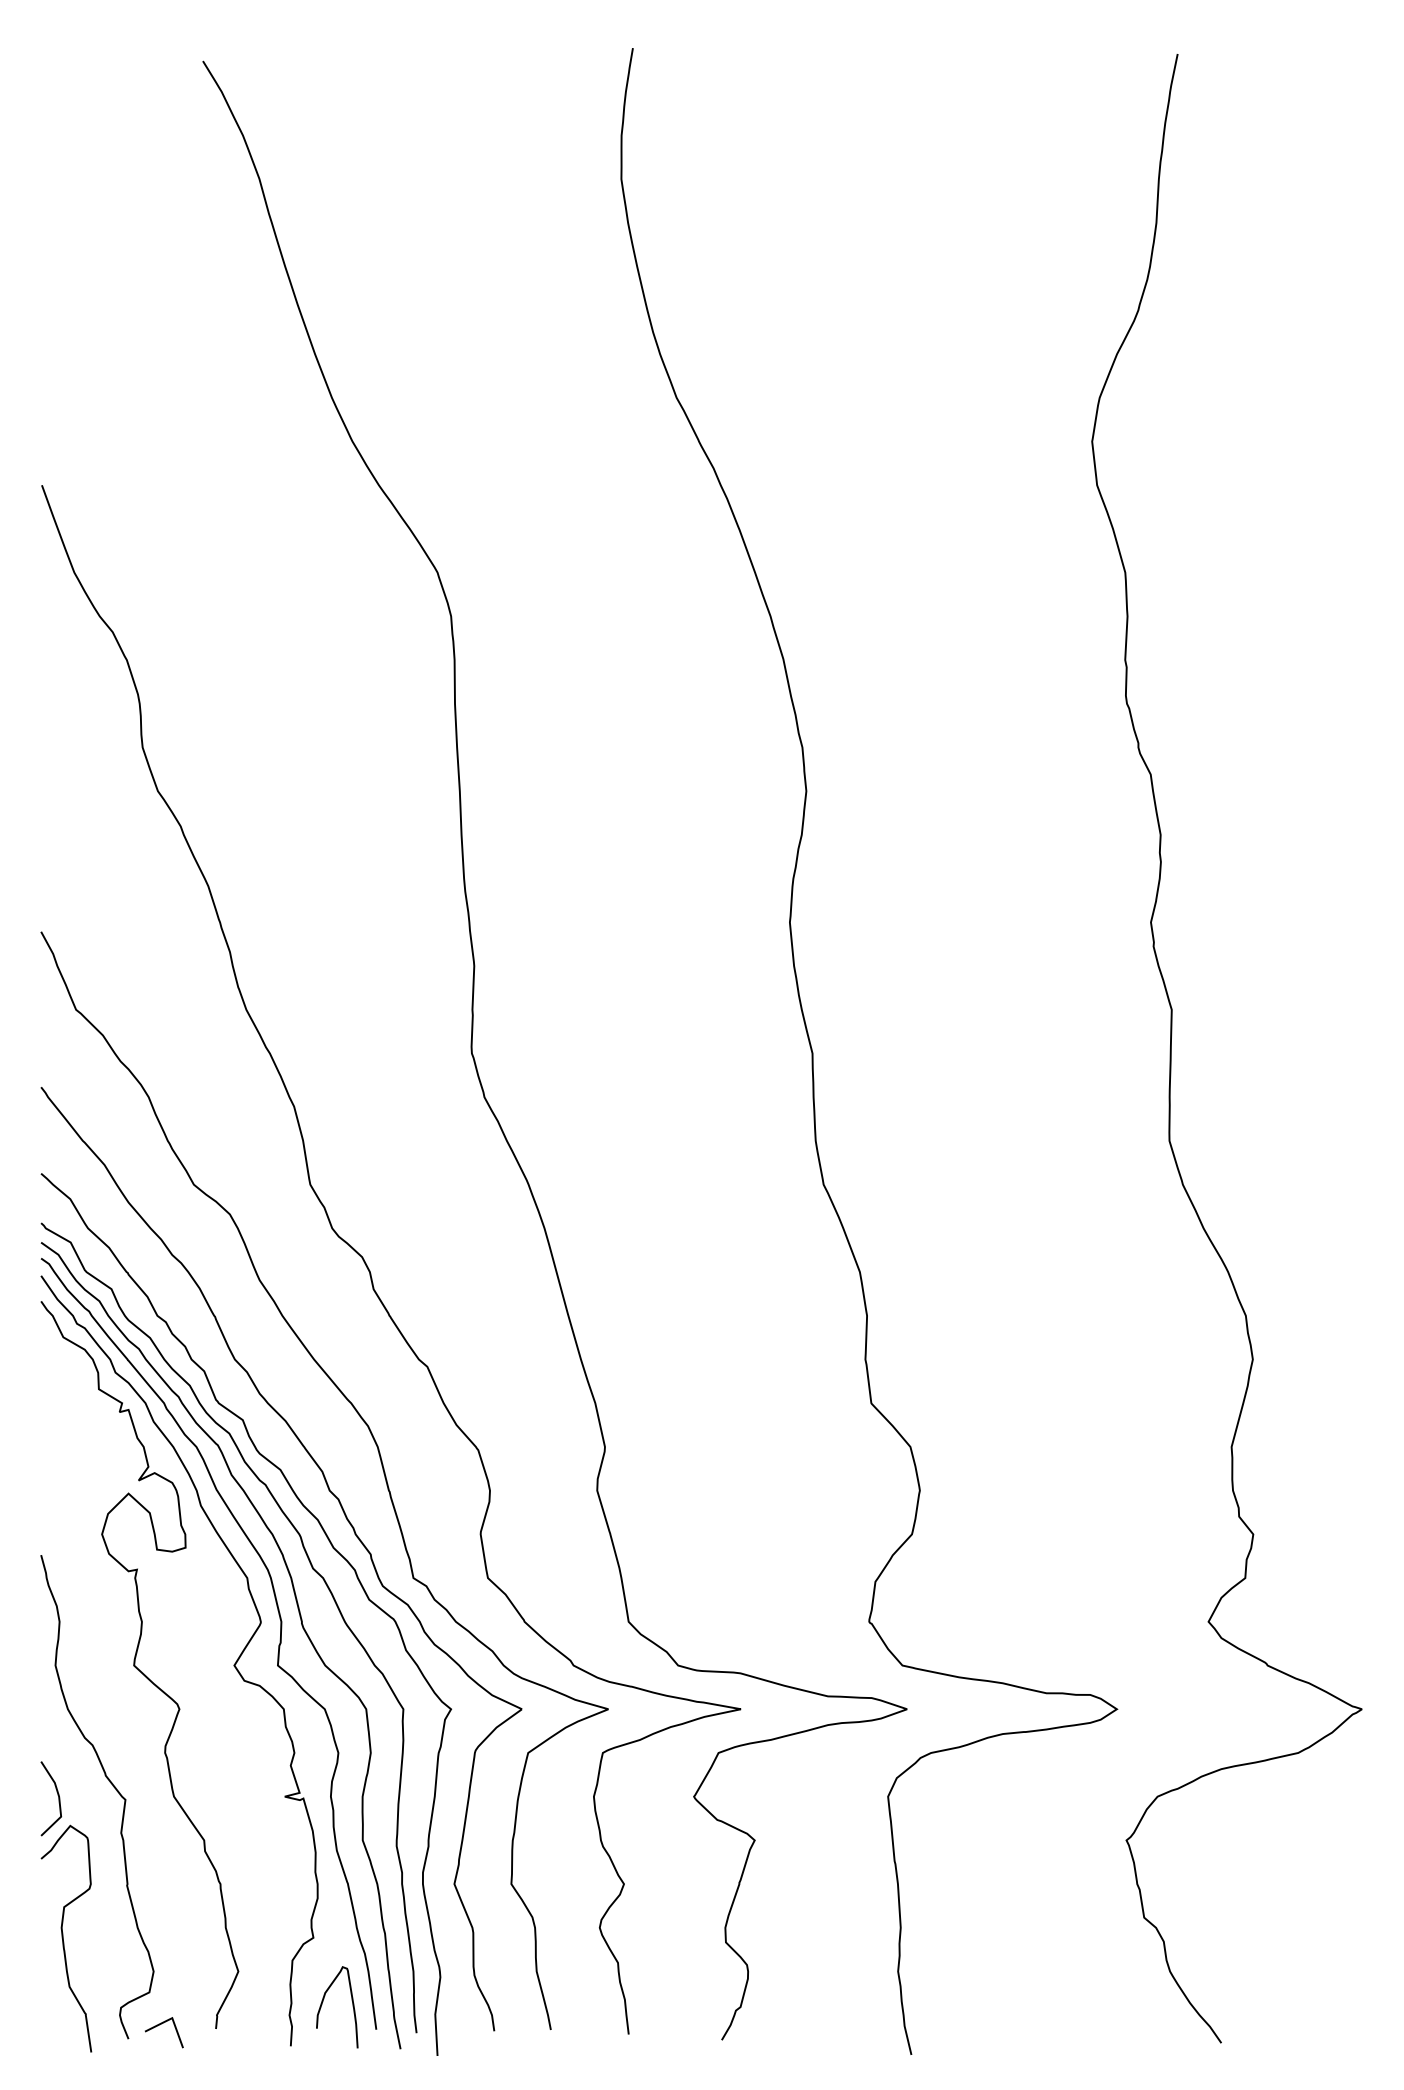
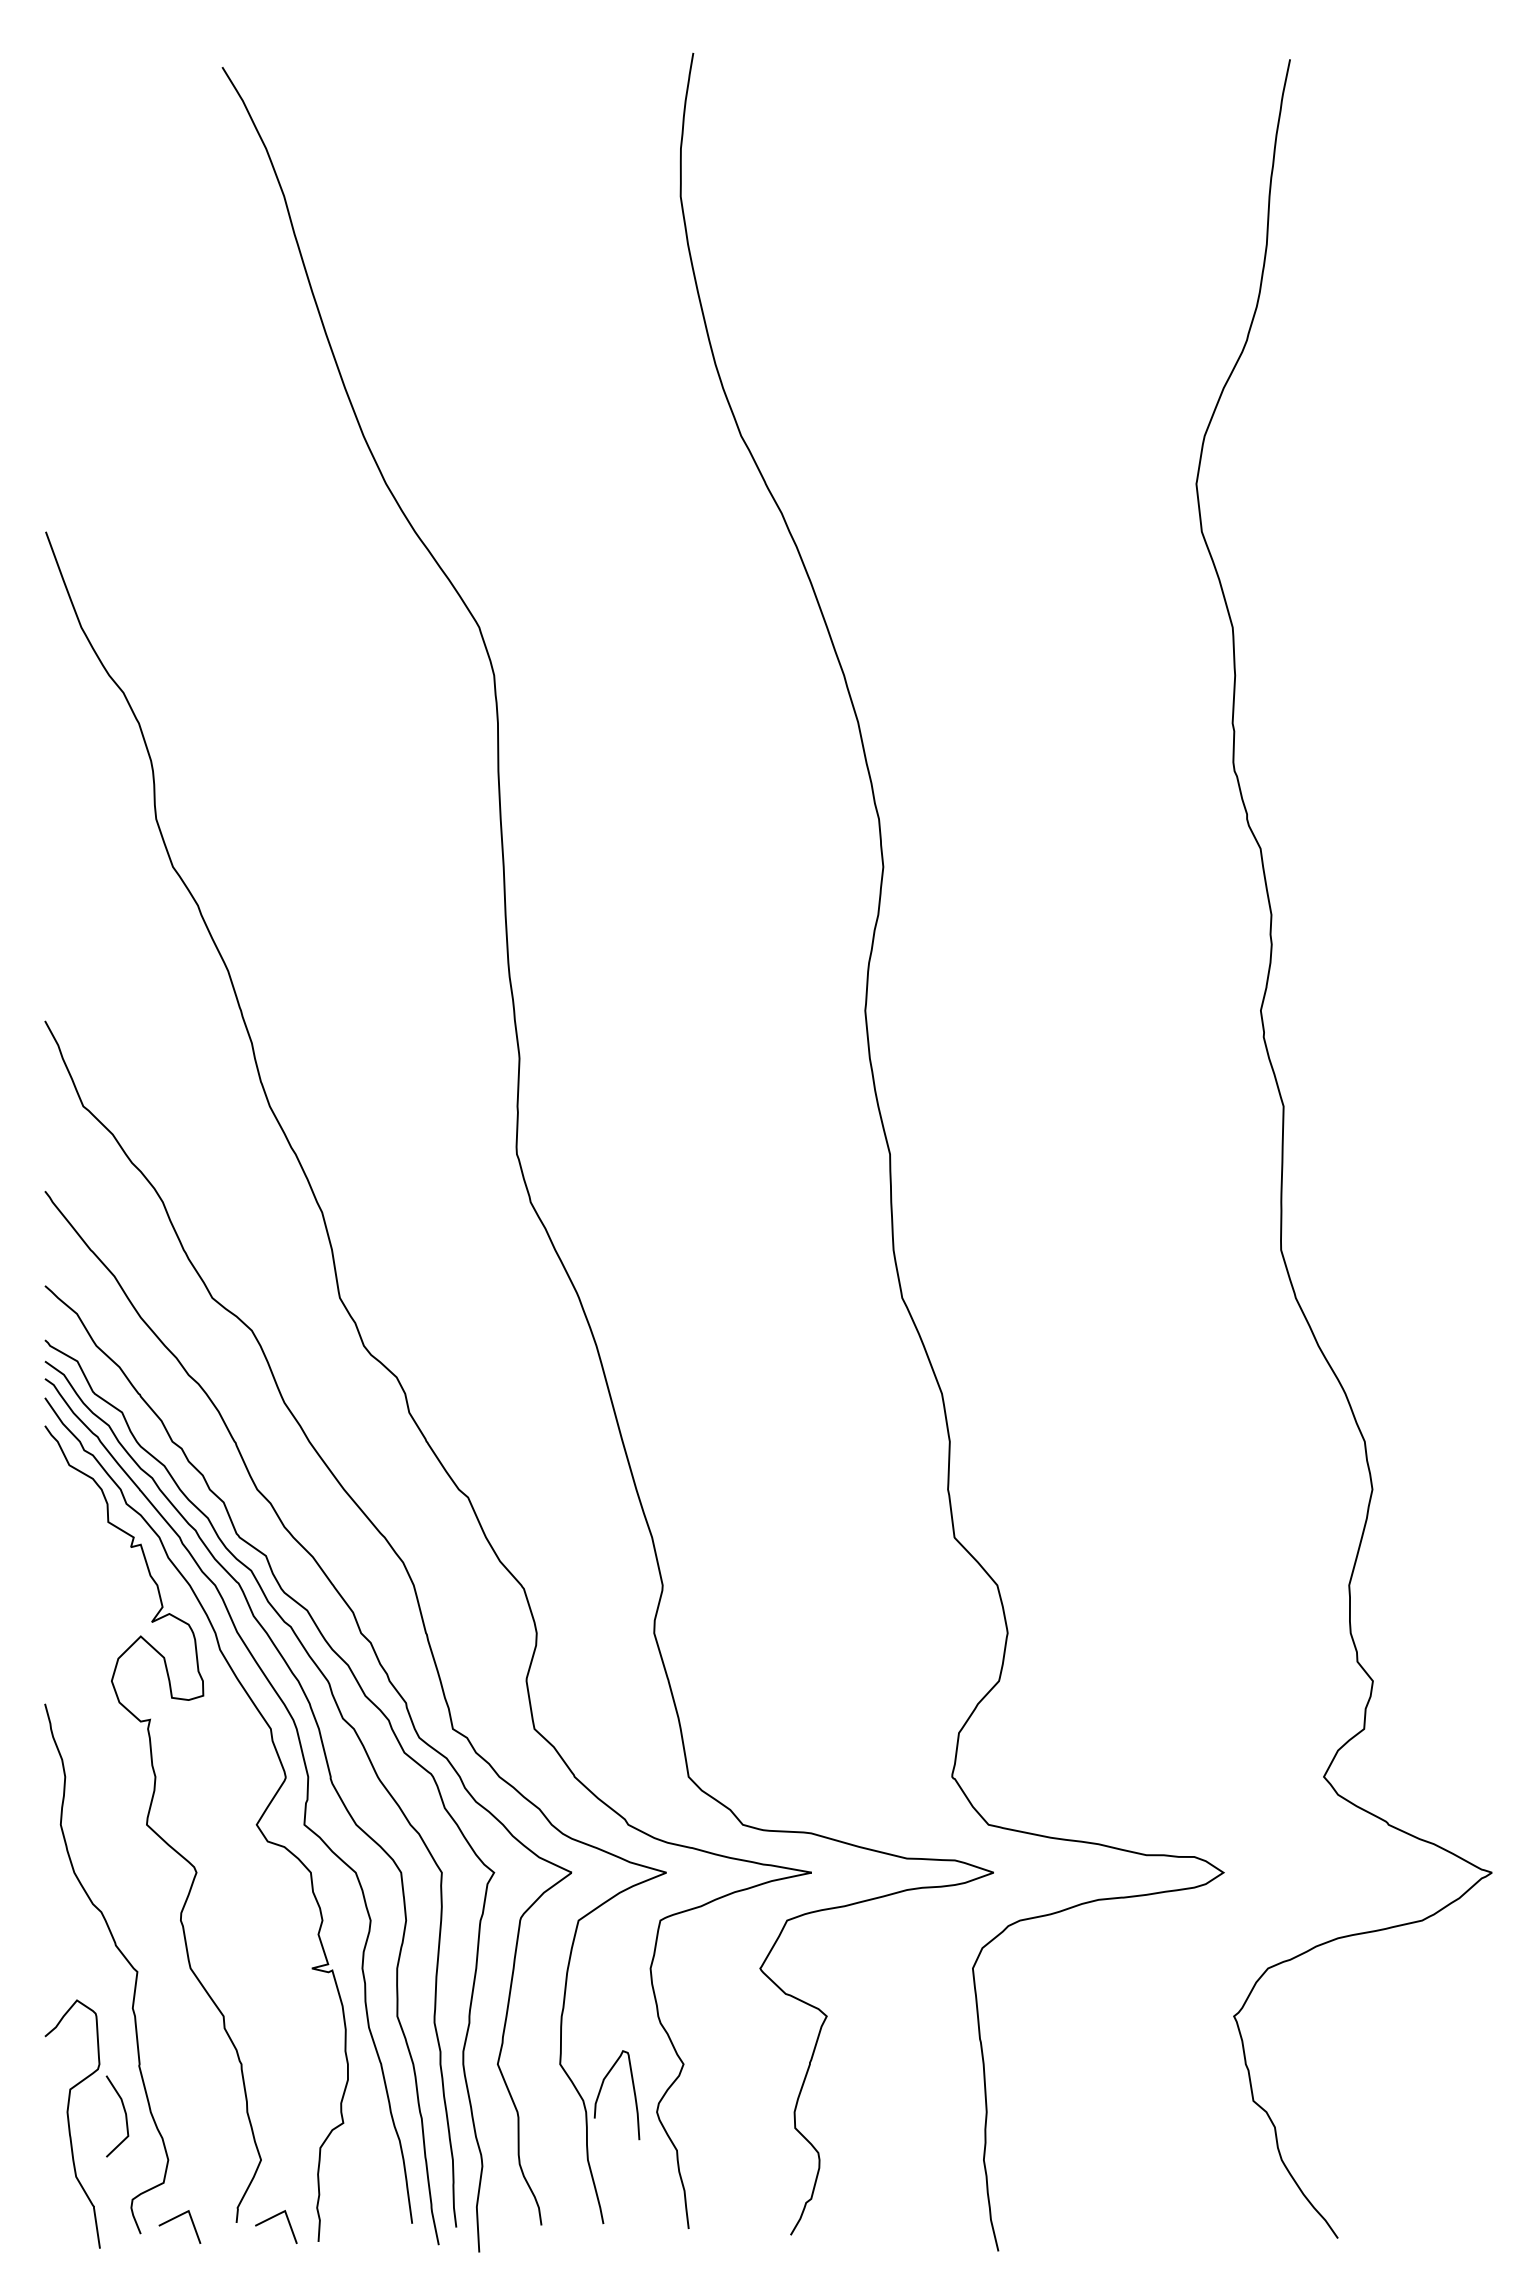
line: (57, 1795) -> (124, 2112), moved
curve: (352, 2006) -> (633, 2094), moved
line: (249, 2024) -> (273, 2218), added

